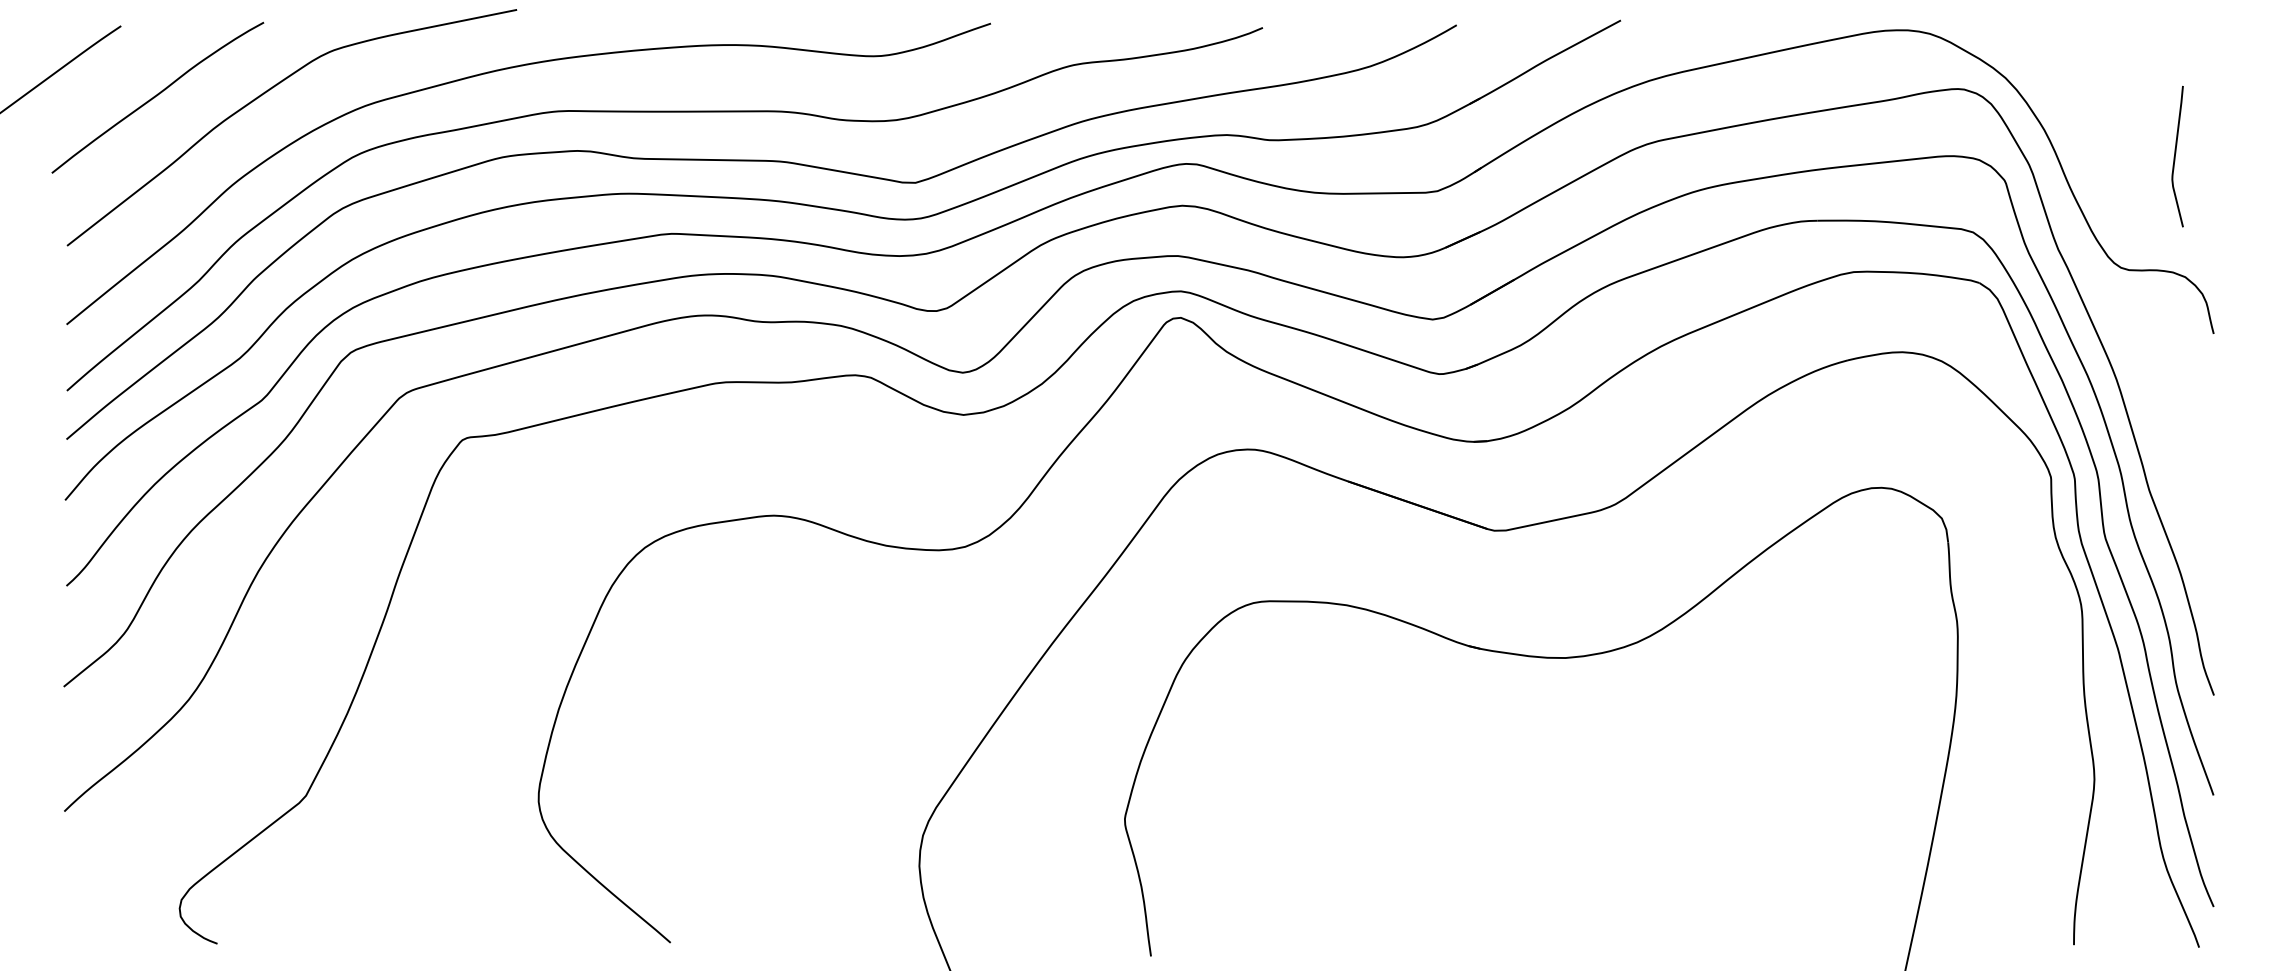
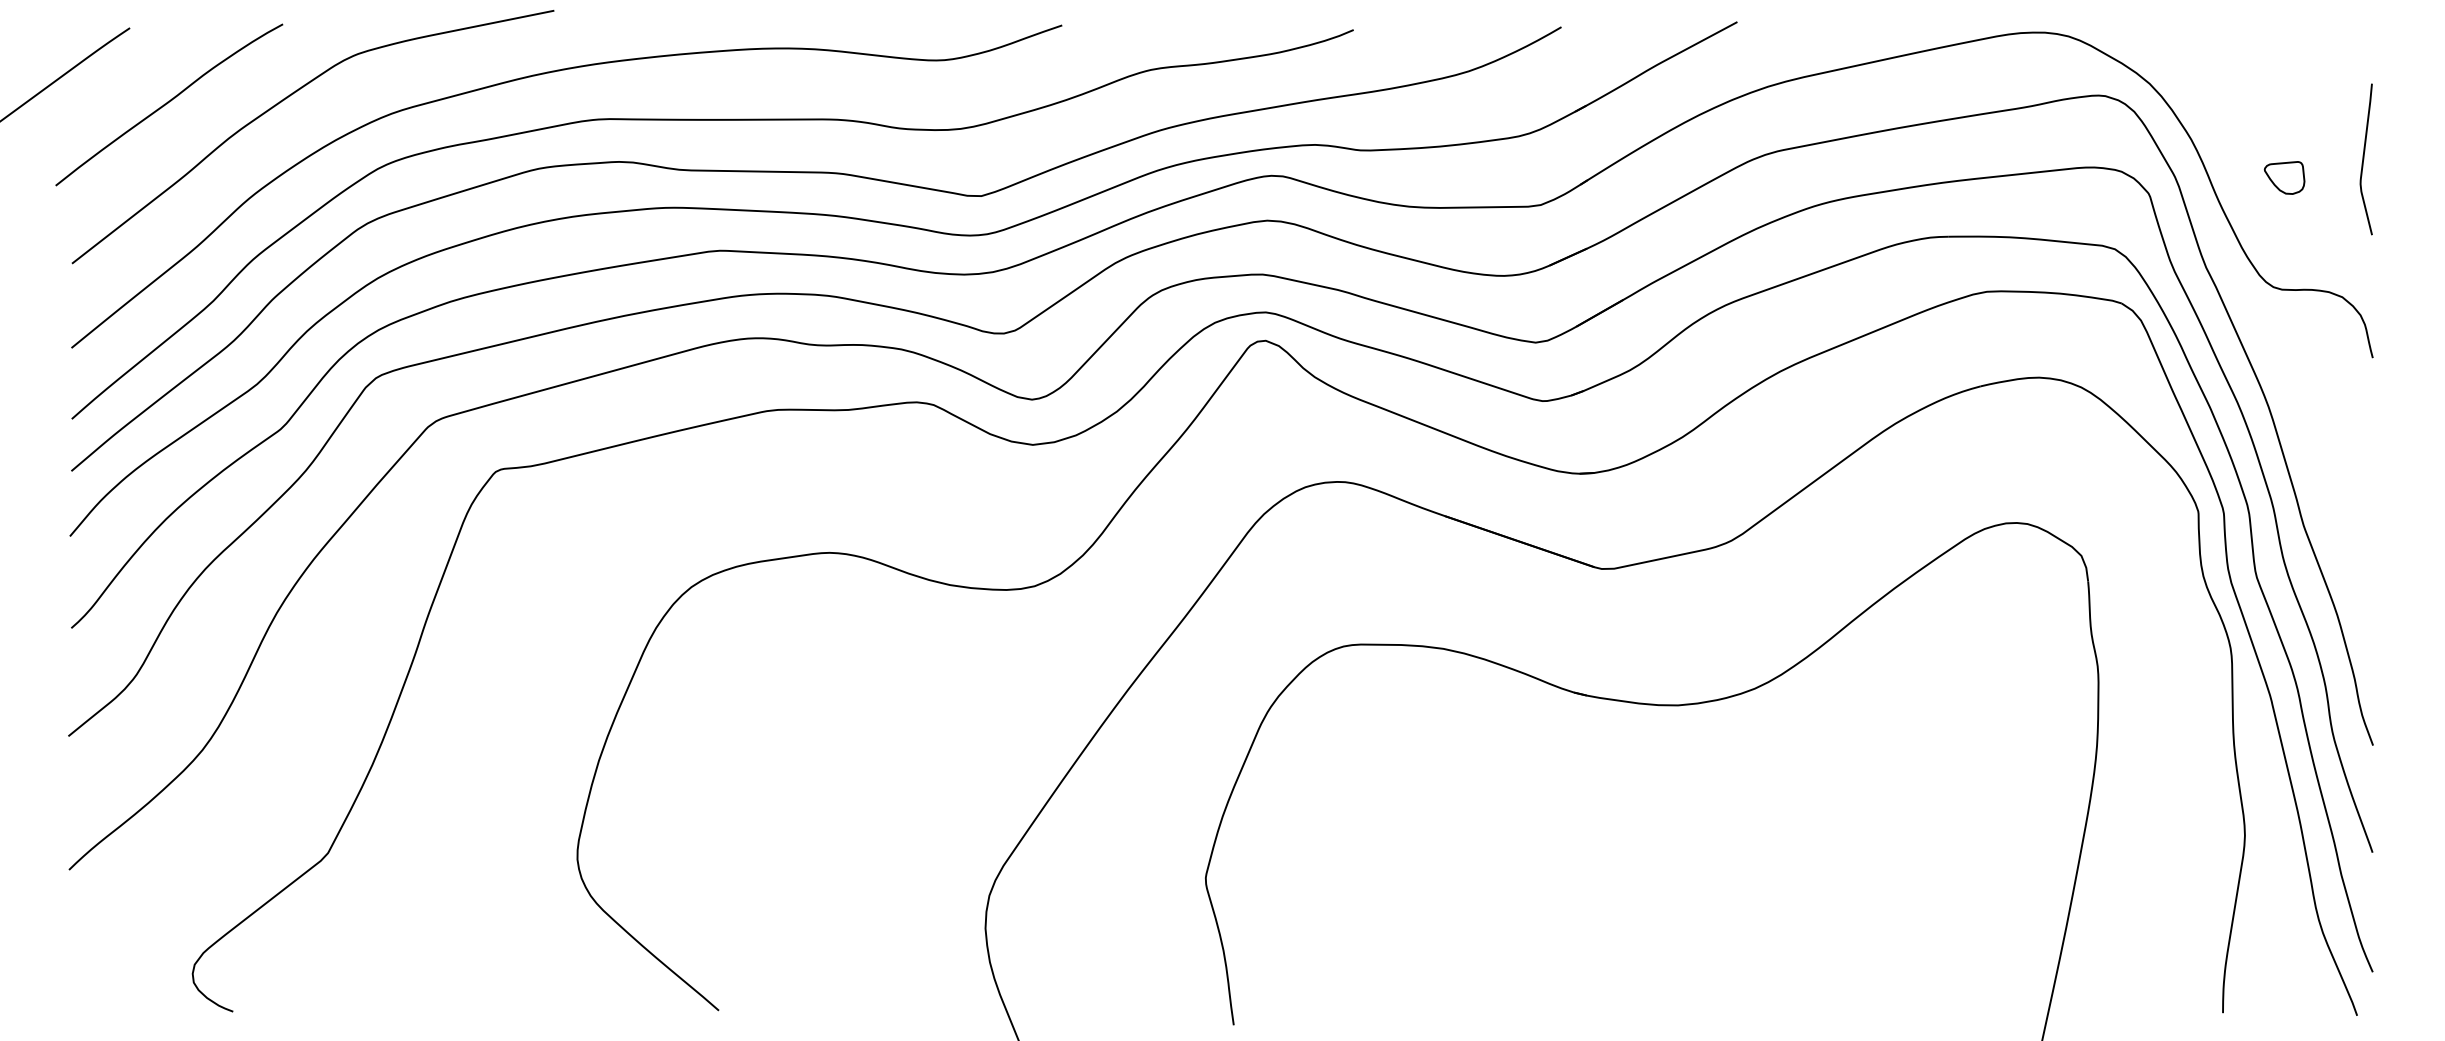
curve: (2175, 156) -> (2363, 159), moved
part: (2131, 165) -> (2284, 177), added

